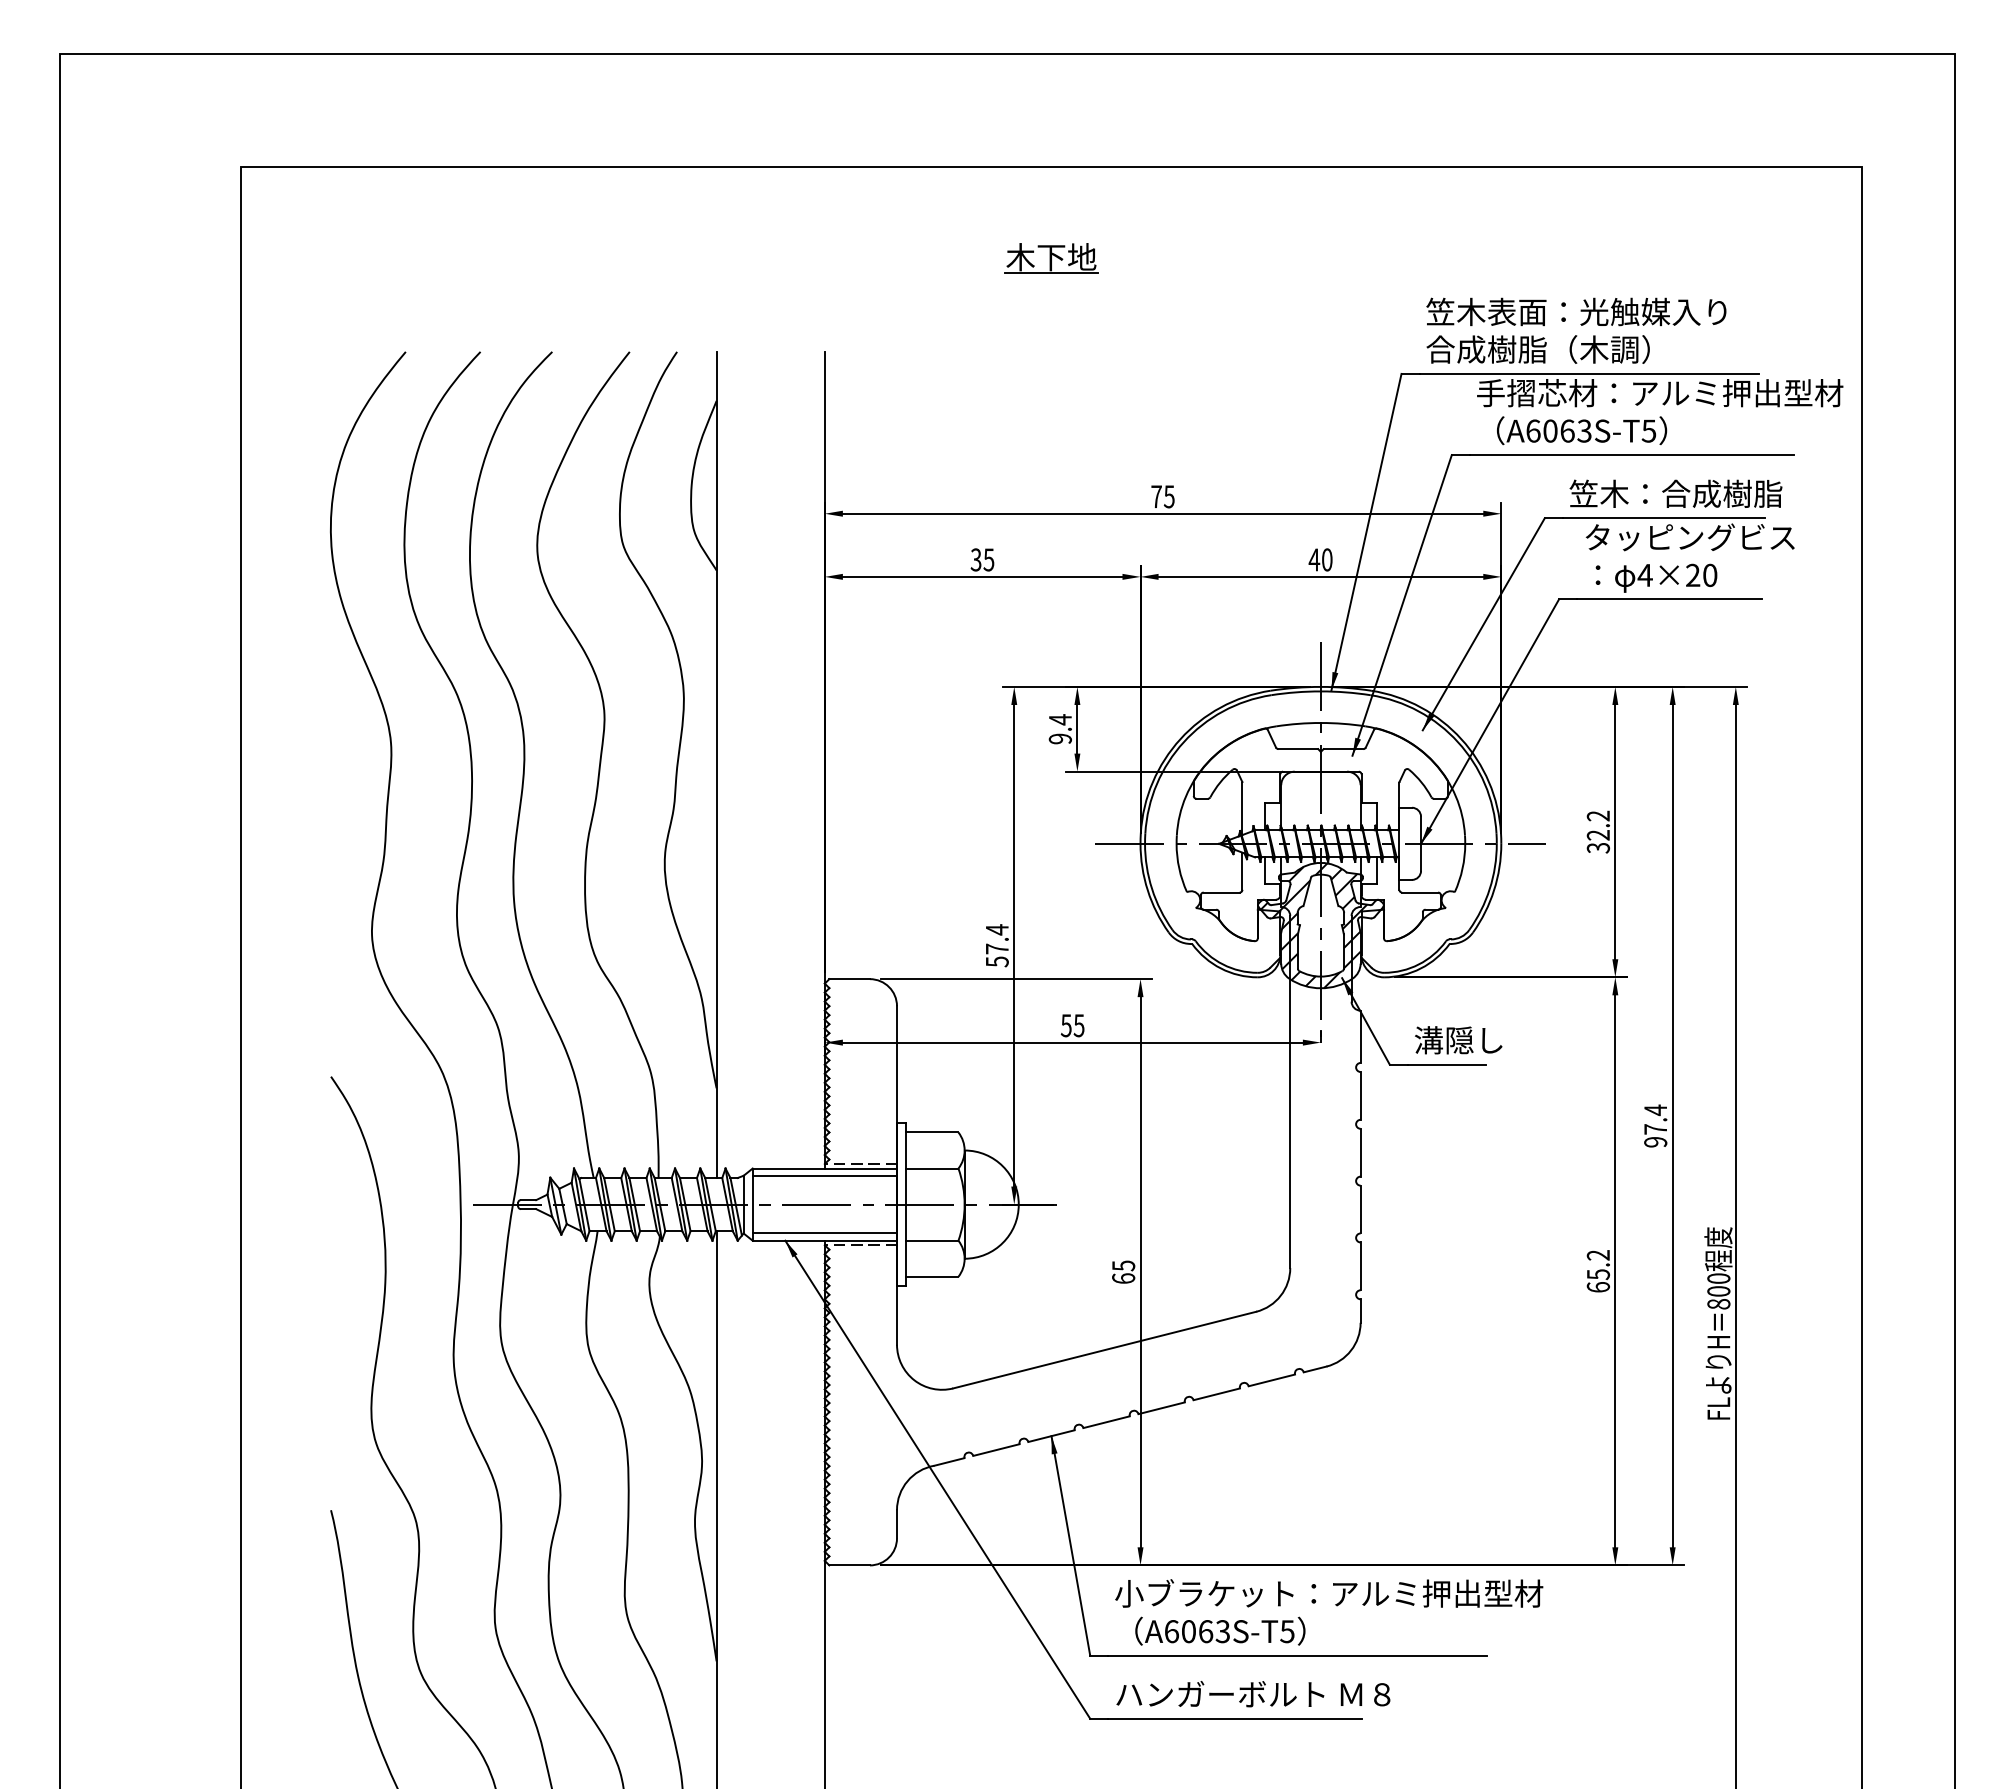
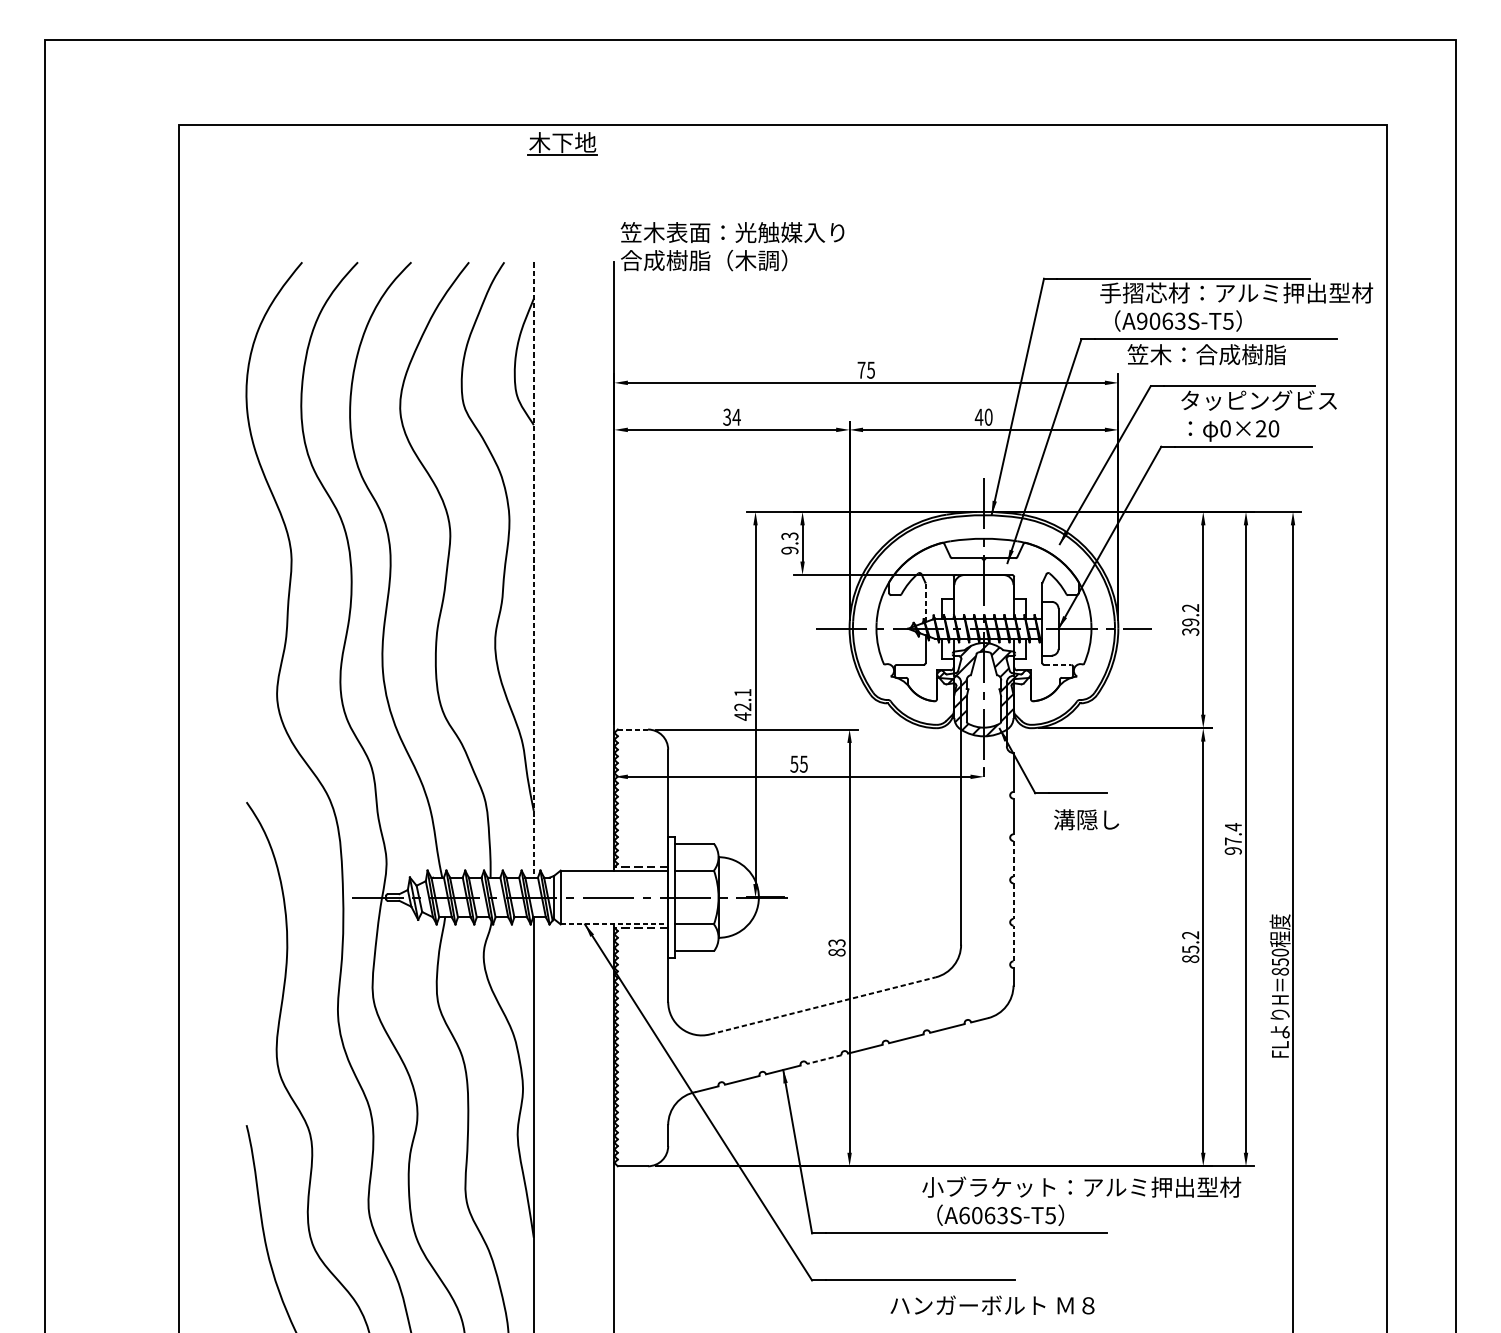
part: (1051, 258) -> (562, 143), moved
text: (1576, 330) -> (732, 246), moved
text: (1533, 430) -> (1142, 320), A6063S-T5 -> A9063S-T5
text: (1675, 493) -> (1206, 354), moved
text: (988, 559) -> (736, 416), 35 -> 34
text: (1644, 575) -> (1225, 428), 4×20 -> 0×20
text: (1060, 719) -> (789, 536), 9.4 -> 9.3
line: (716, 765) -> (533, 570), solid -> dashed
line: (1242, 808) -> (925, 602), solid -> dashed
text: (1598, 835) -> (1190, 622), 32.2 -> 39.2
line: (1420, 892) -> (1058, 665), solid -> dashed
text: (996, 945) -> (742, 704), 57.4 -> 42.1
line: (849, 979) -> (632, 729), solid -> dashed
text: (1458, 1040) -> (1086, 819), moved
line: (1360, 1152) -> (1013, 858), solid -> dashed
line: (824, 1175) -> (614, 875), removed
line: (1360, 1209) -> (1013, 901), solid -> dashed
line: (824, 1233) -> (614, 919), removed
line: (825, 1240) -> (614, 924), solid -> dashed
line: (1360, 1266) -> (1013, 943), solid -> dashed
text: (1123, 1271) -> (836, 947), 65 -> 83
text: (1597, 1287) -> (1189, 959), 65.2 -> 85.2
text: (1718, 1291) -> (1280, 962), 800 -> 850
line: (1105, 1350) -> (823, 1006), solid -> dashed
line: (1106, 1422) -> (824, 1059), solid -> dashed
text: (1329, 1612) -> (1081, 1201), moved
text: (1253, 1694) -> (992, 1305), moved

